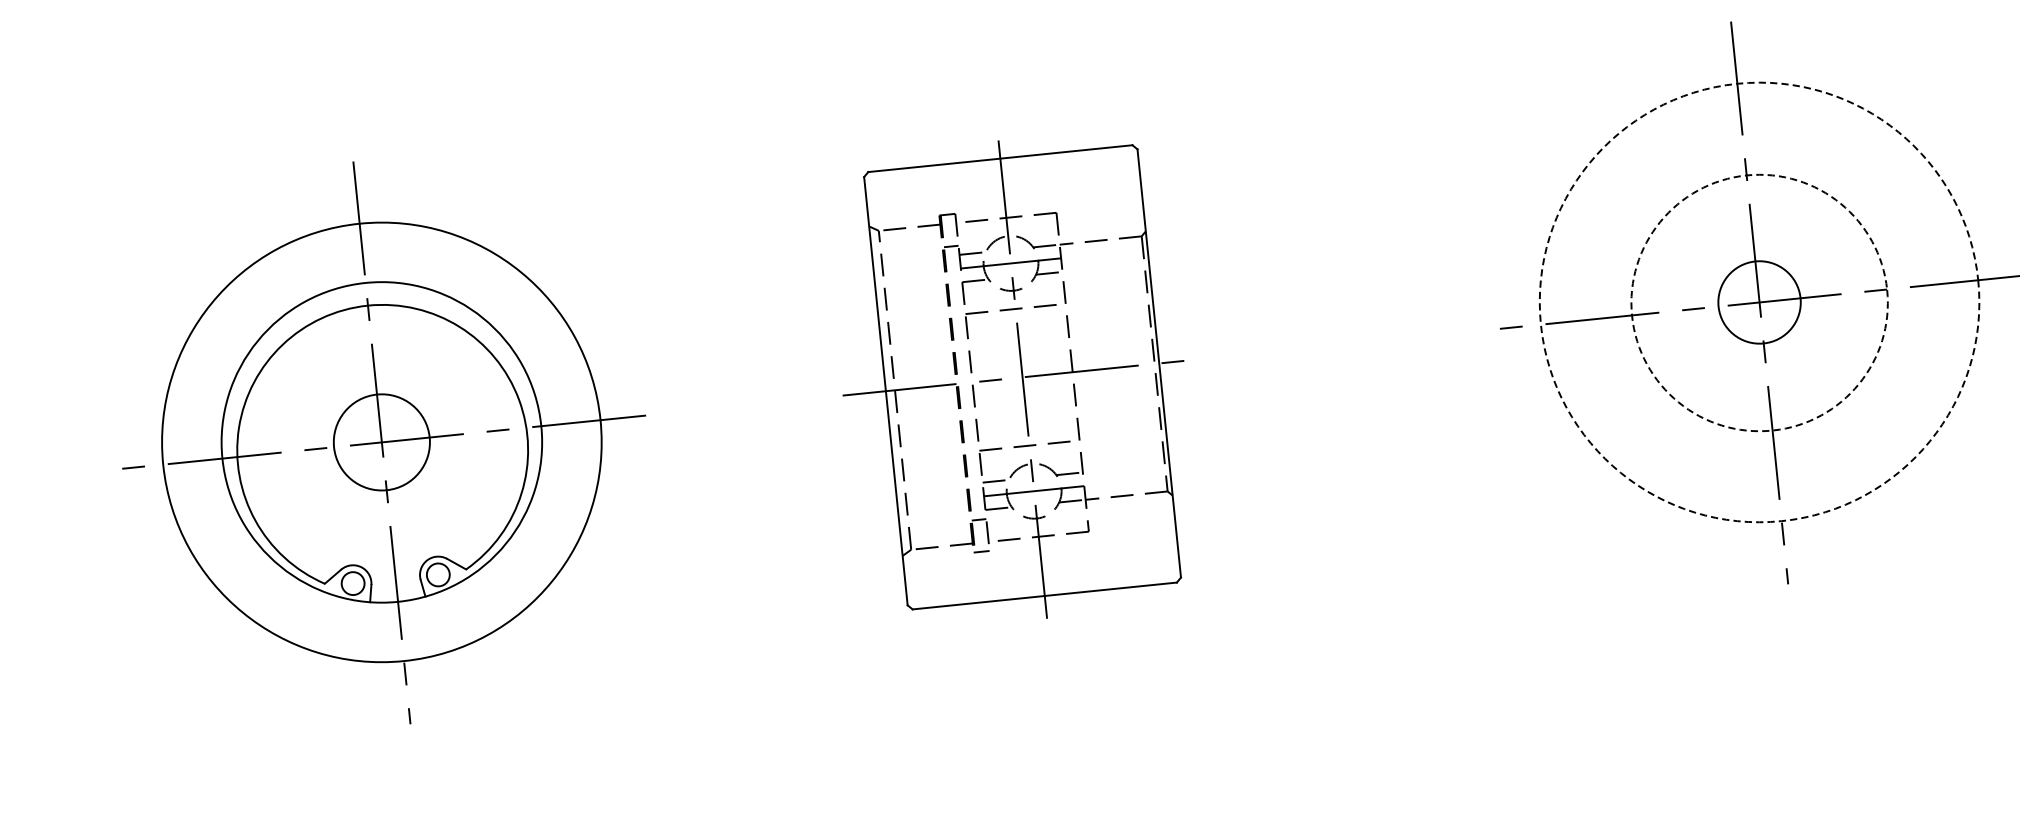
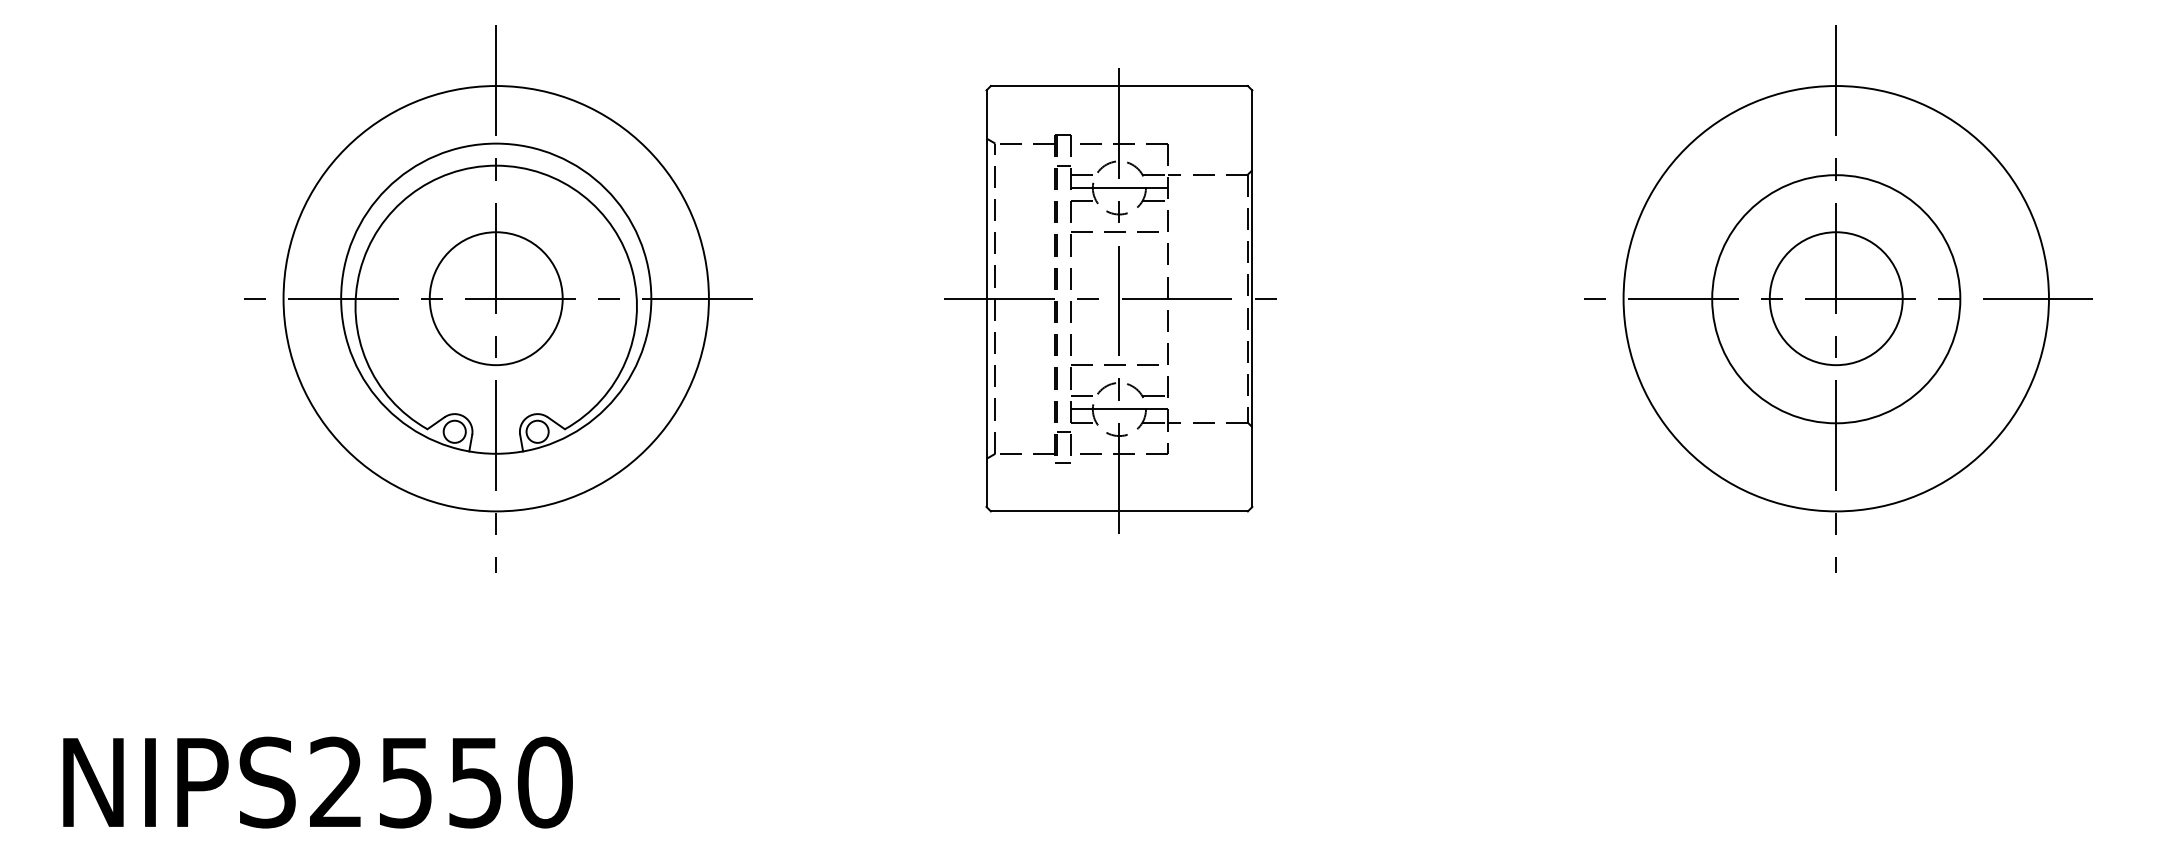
circle: (1758, 302) -> (1835, 298), dashed -> solid
circle: (1758, 302) -> (1835, 298), size x1.67
circle: (1759, 303) -> (1836, 299), dashed -> solid
circle: (381, 442) -> (495, 298), size x1.43

